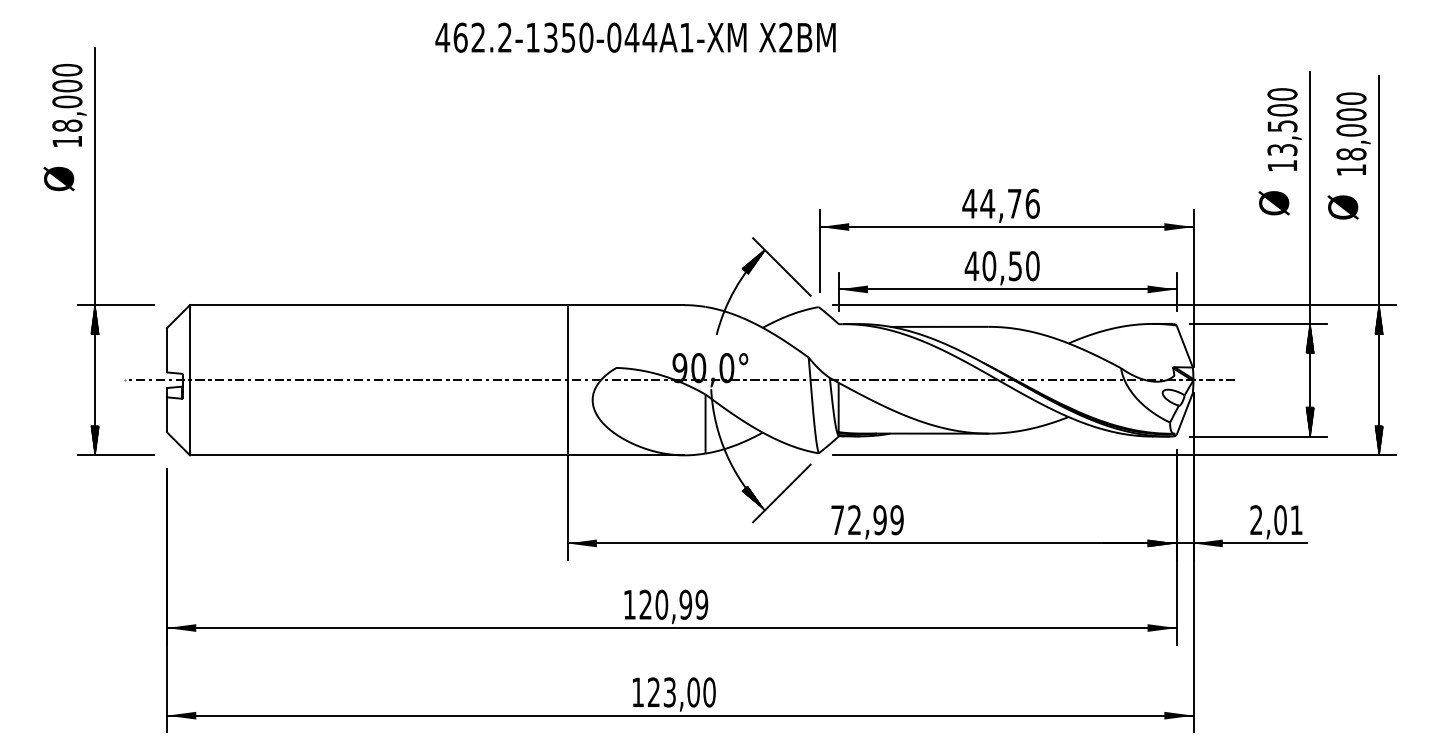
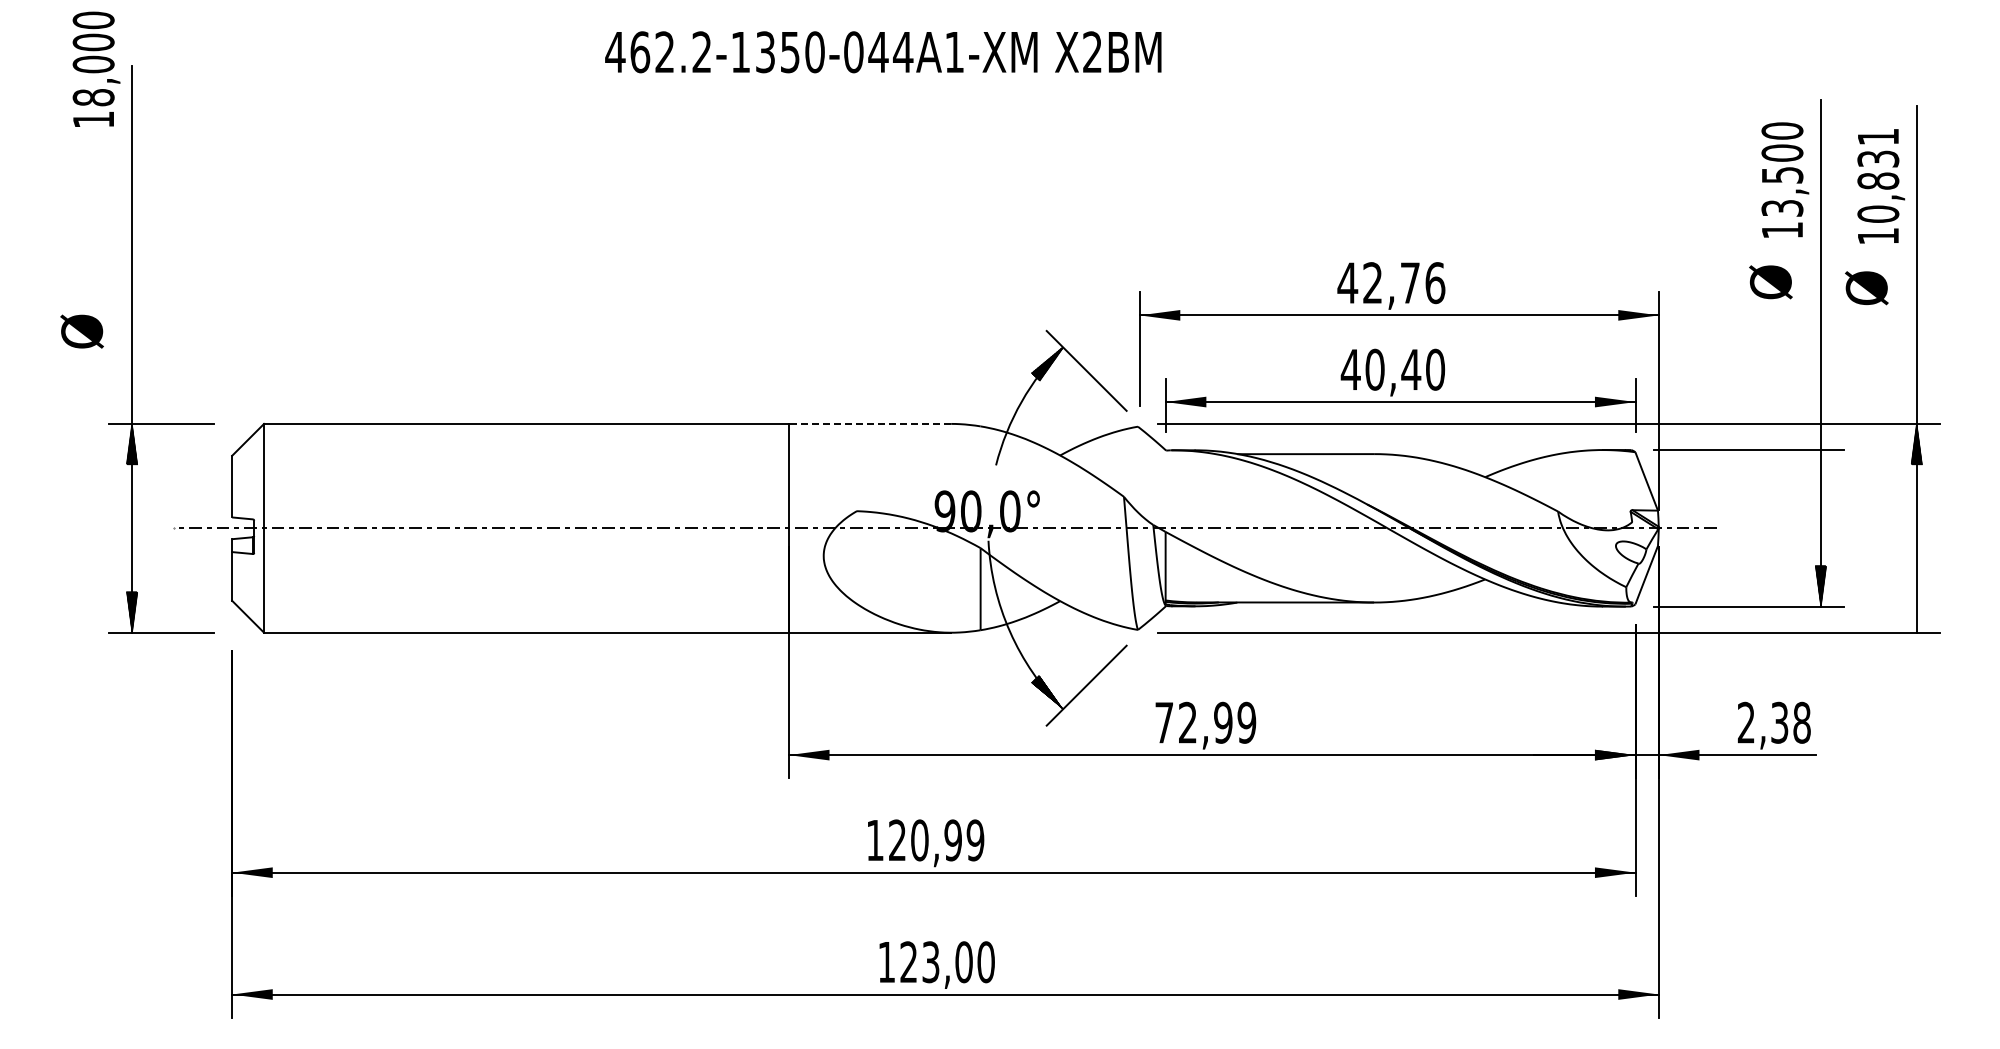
text: (69, 104) -> (96, 68), moved
text: (1351, 126) -> (1878, 175), 18,000 -> 10,831
text: (58, 178) -> (81, 331), moved
text: (987, 203) -> (1372, 282), 44,76 -> 42,76
text: (1015, 265) -> (1411, 369), 40,50 -> 40,40
line: (625, 304) -> (869, 423), solid -> dashed
hatch: (1309, 338) -> (1820, 470), removed
hatch: (1378, 440) -> (1916, 612), removed
text: (1288, 519) -> (1790, 722), 2,01 -> 2,38

